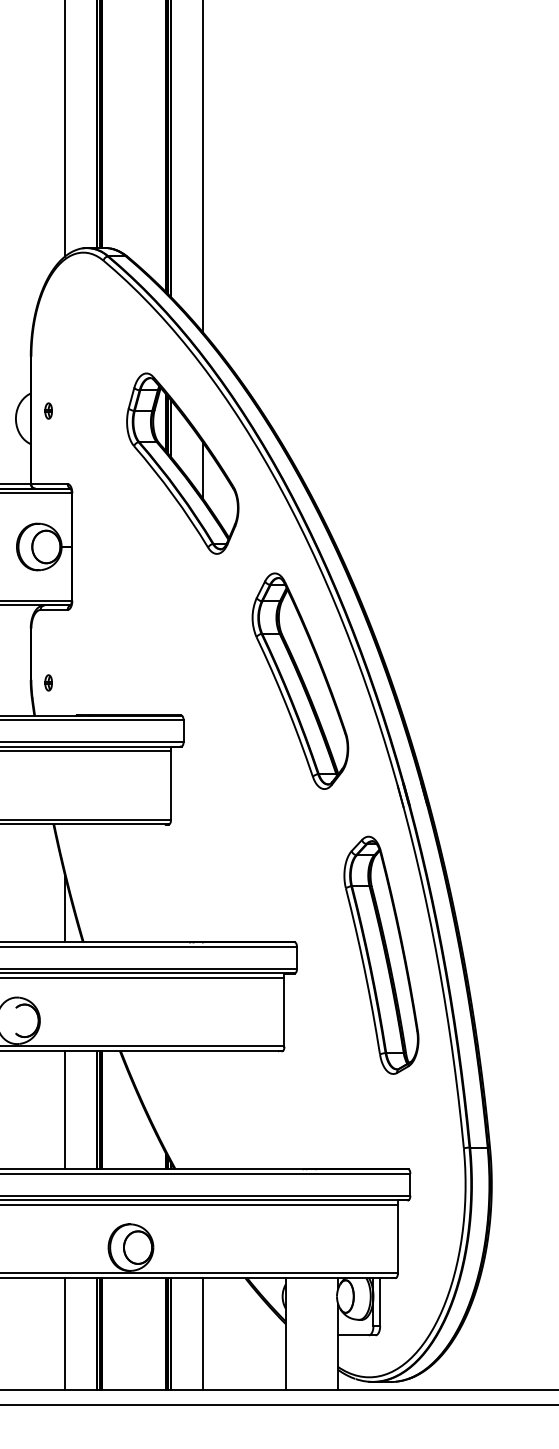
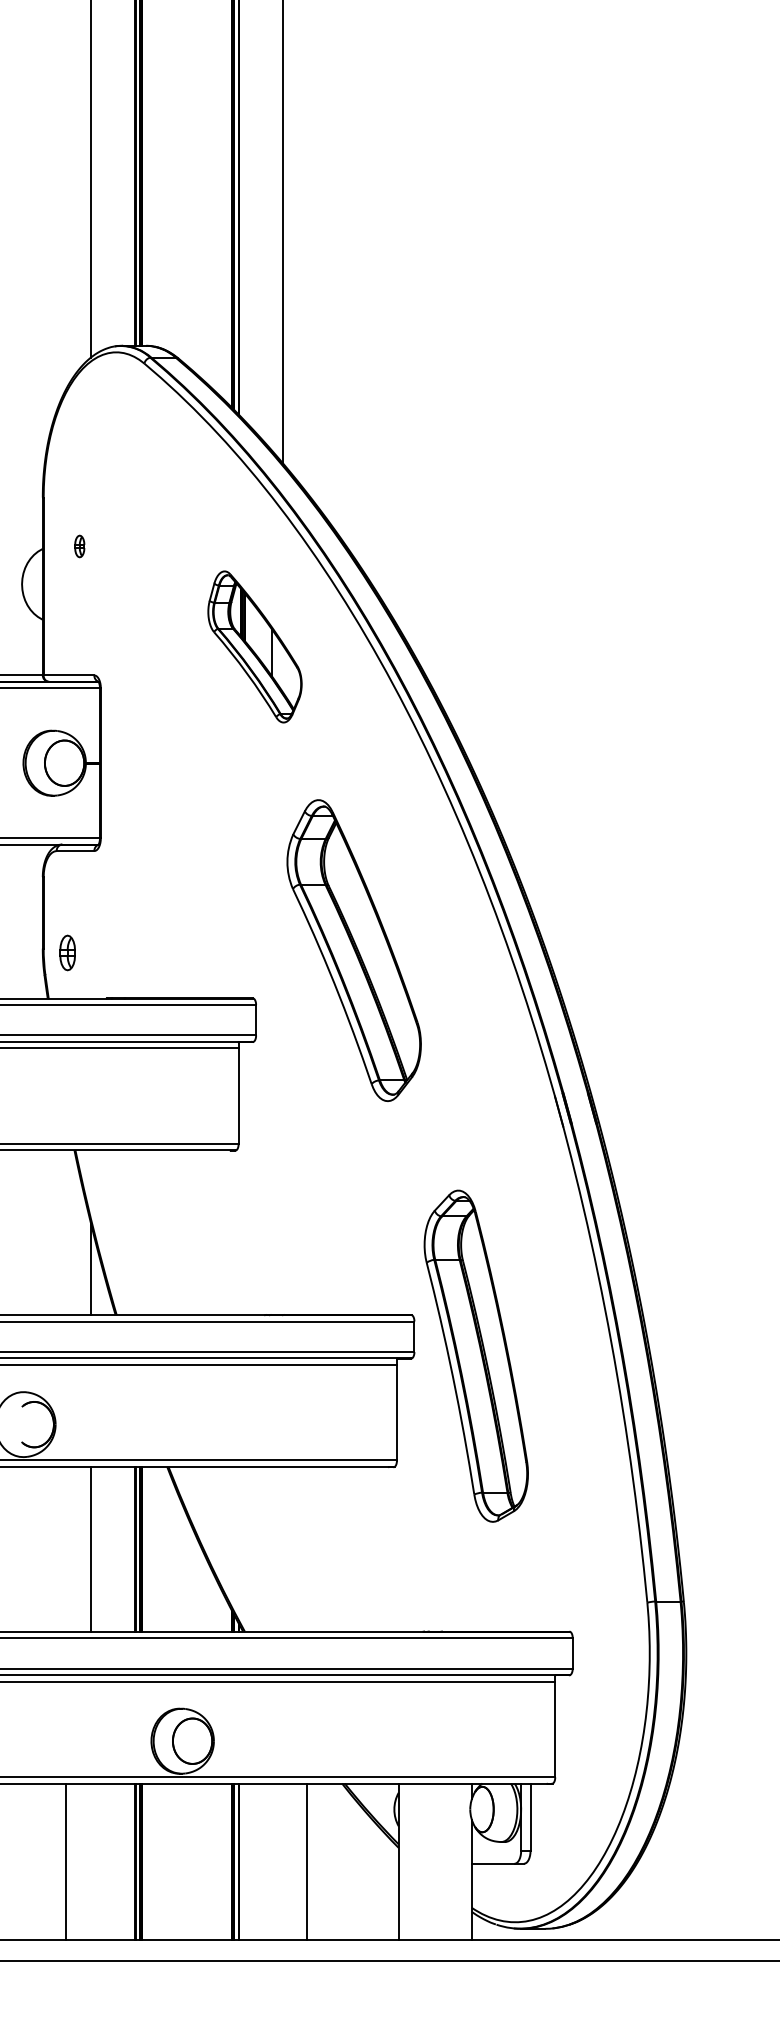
part: (48, 411) -> (79, 546), moved
part: (182, 463) -> (254, 646), size x0.6
part: (299, 681) -> (353, 950), moved
part: (48, 682) -> (67, 952), size x1.6
part: (380, 954) -> (475, 1355), moved
line: (64, 1333) -> (65, 1861), moved
line: (203, 1333) -> (307, 1861), moved

